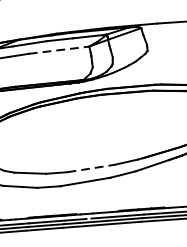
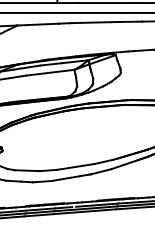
line: (59, 49) -> (50, 72), dashed -> solid
line: (90, 167) -> (75, 166), dashed -> solid

